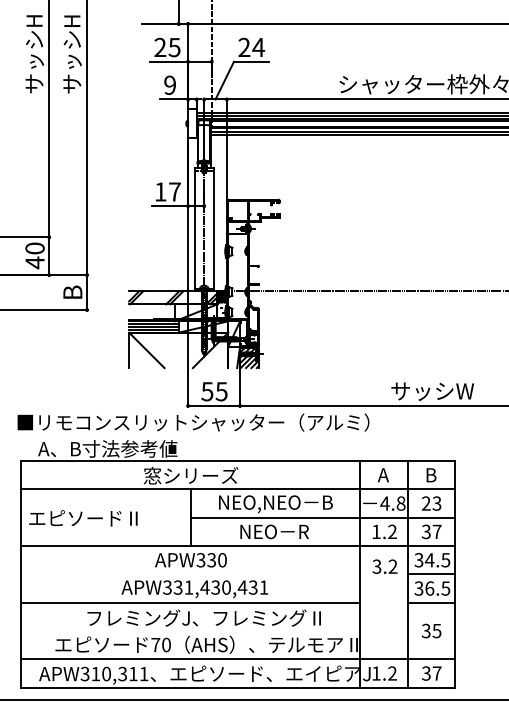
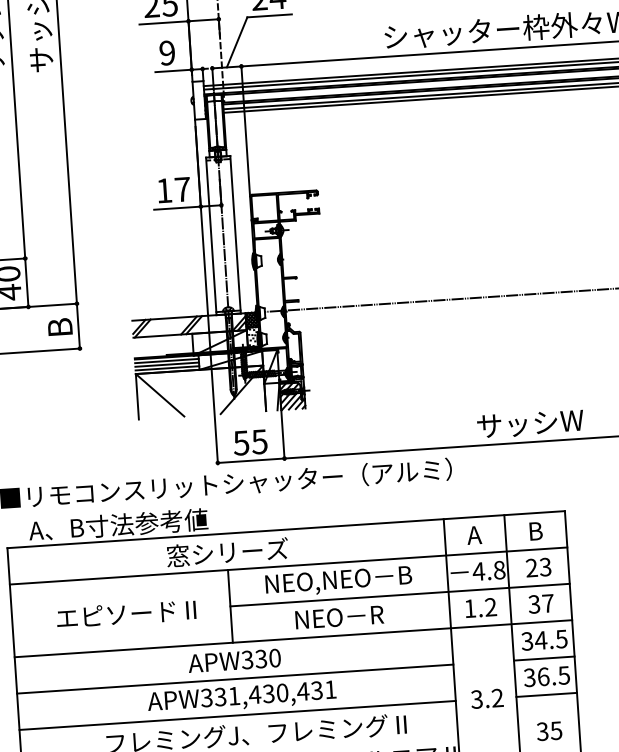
text: (83, 518) -> (126, 614), moved
text: (384, 566) -> (486, 698), moved
line: (190, 574) -> (235, 679), added

